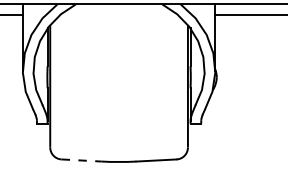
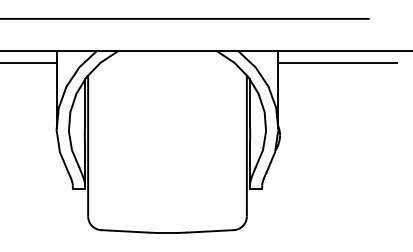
line: (81, 160) -> (124, 231), dashed -> solid

